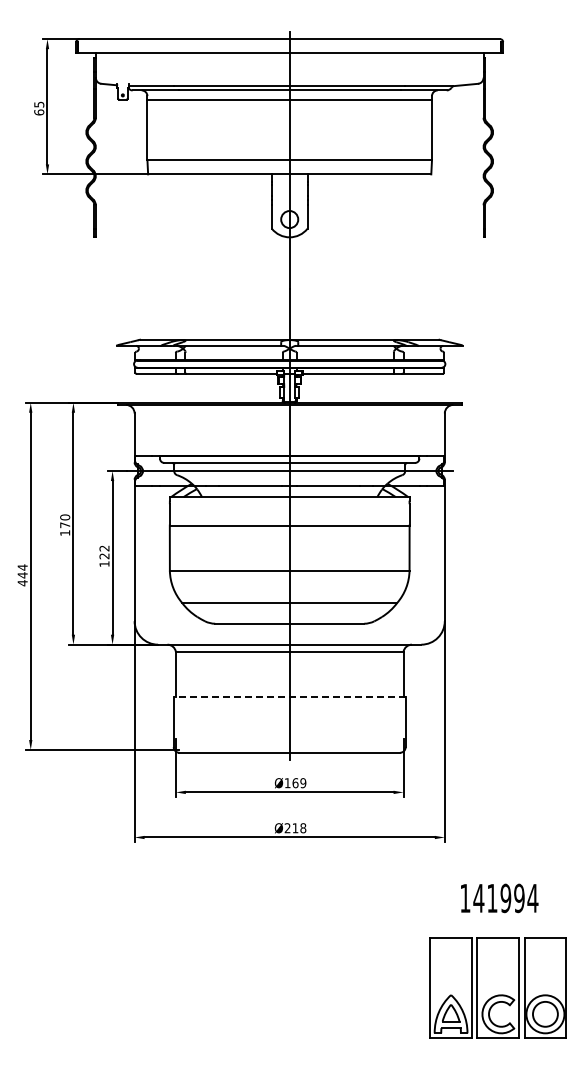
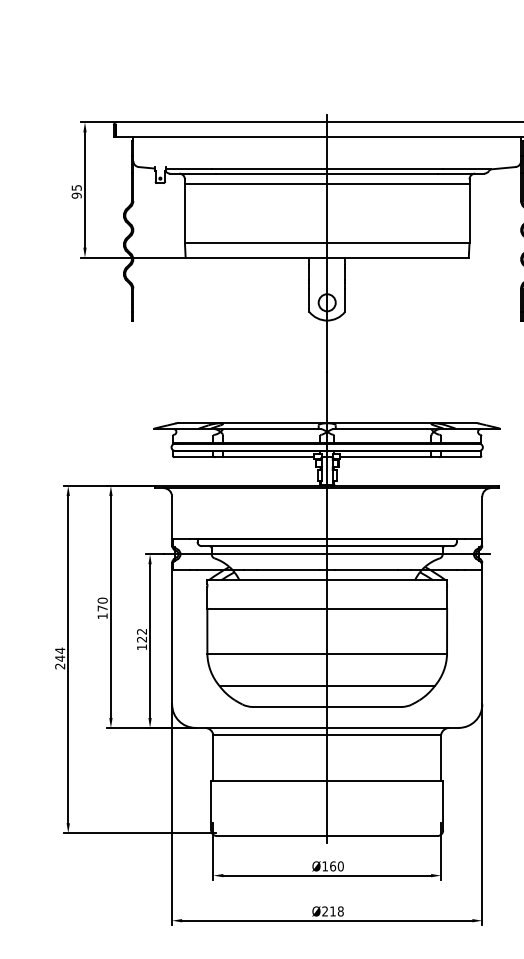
text: (39, 112) -> (77, 195), 65 -> 95
text: (22, 583) -> (60, 666), 444 -> 244
line: (289, 697) -> (327, 780), dashed -> solid
text: (303, 783) -> (341, 866), Ø169 -> Ø160

